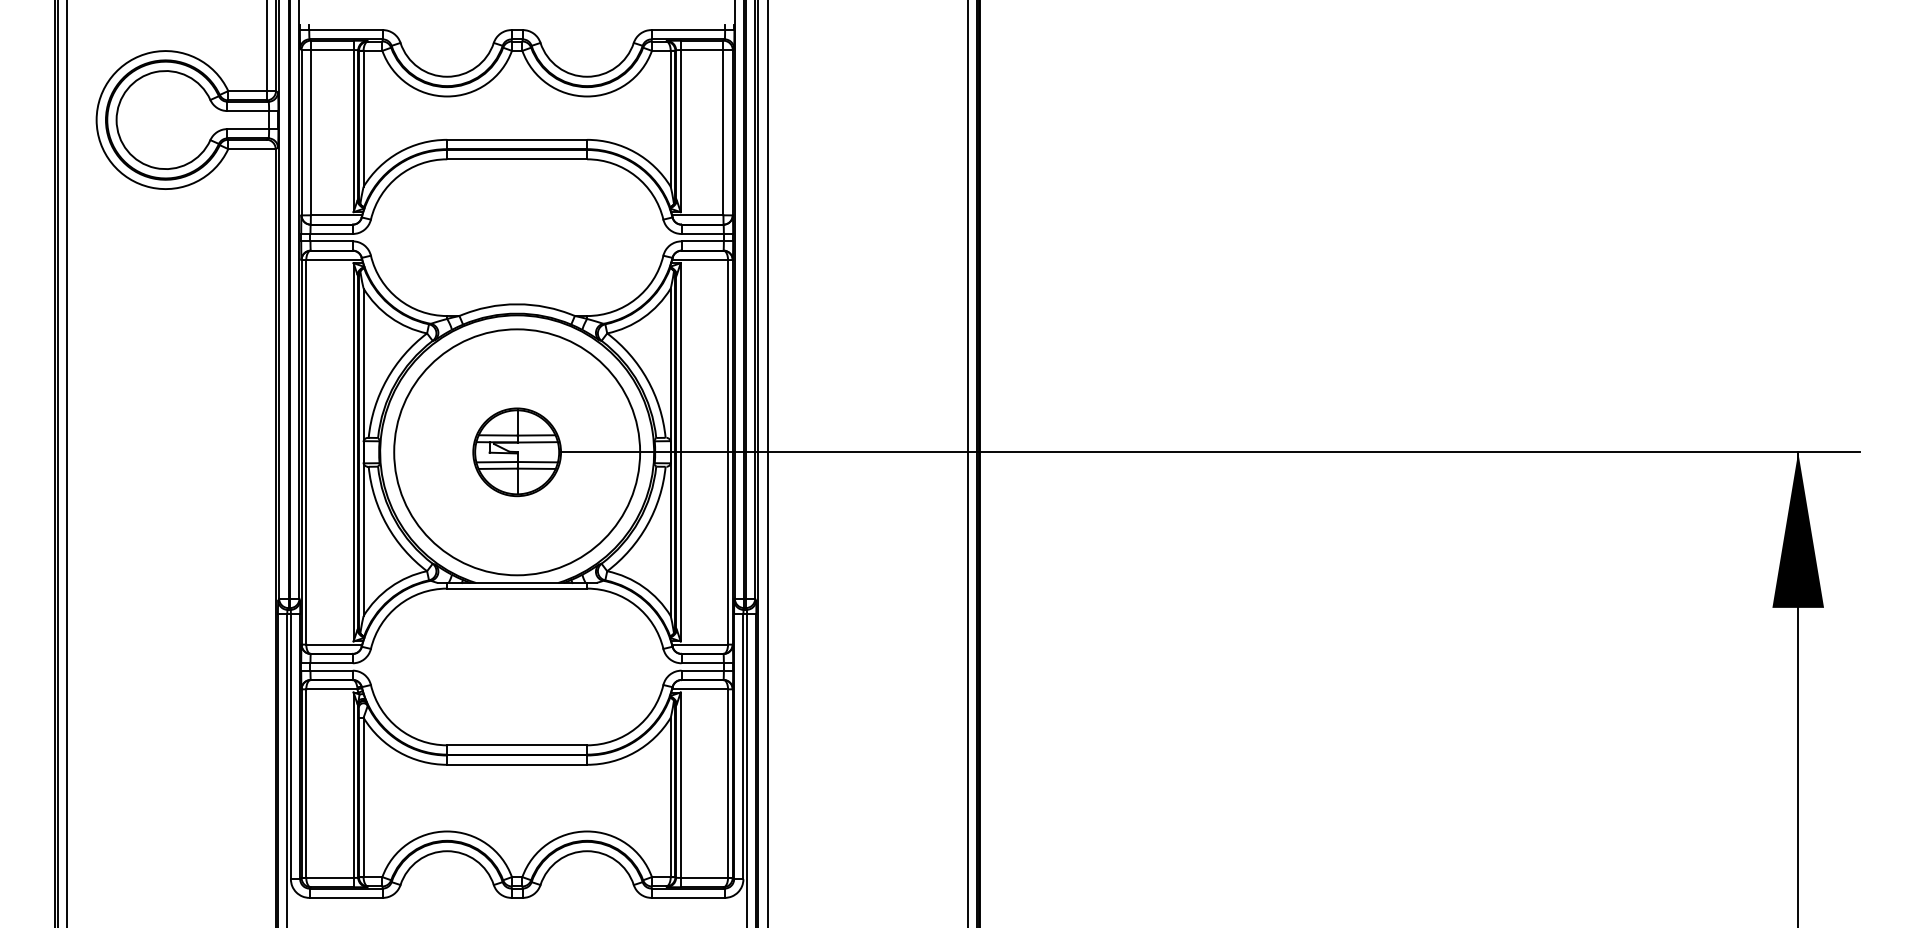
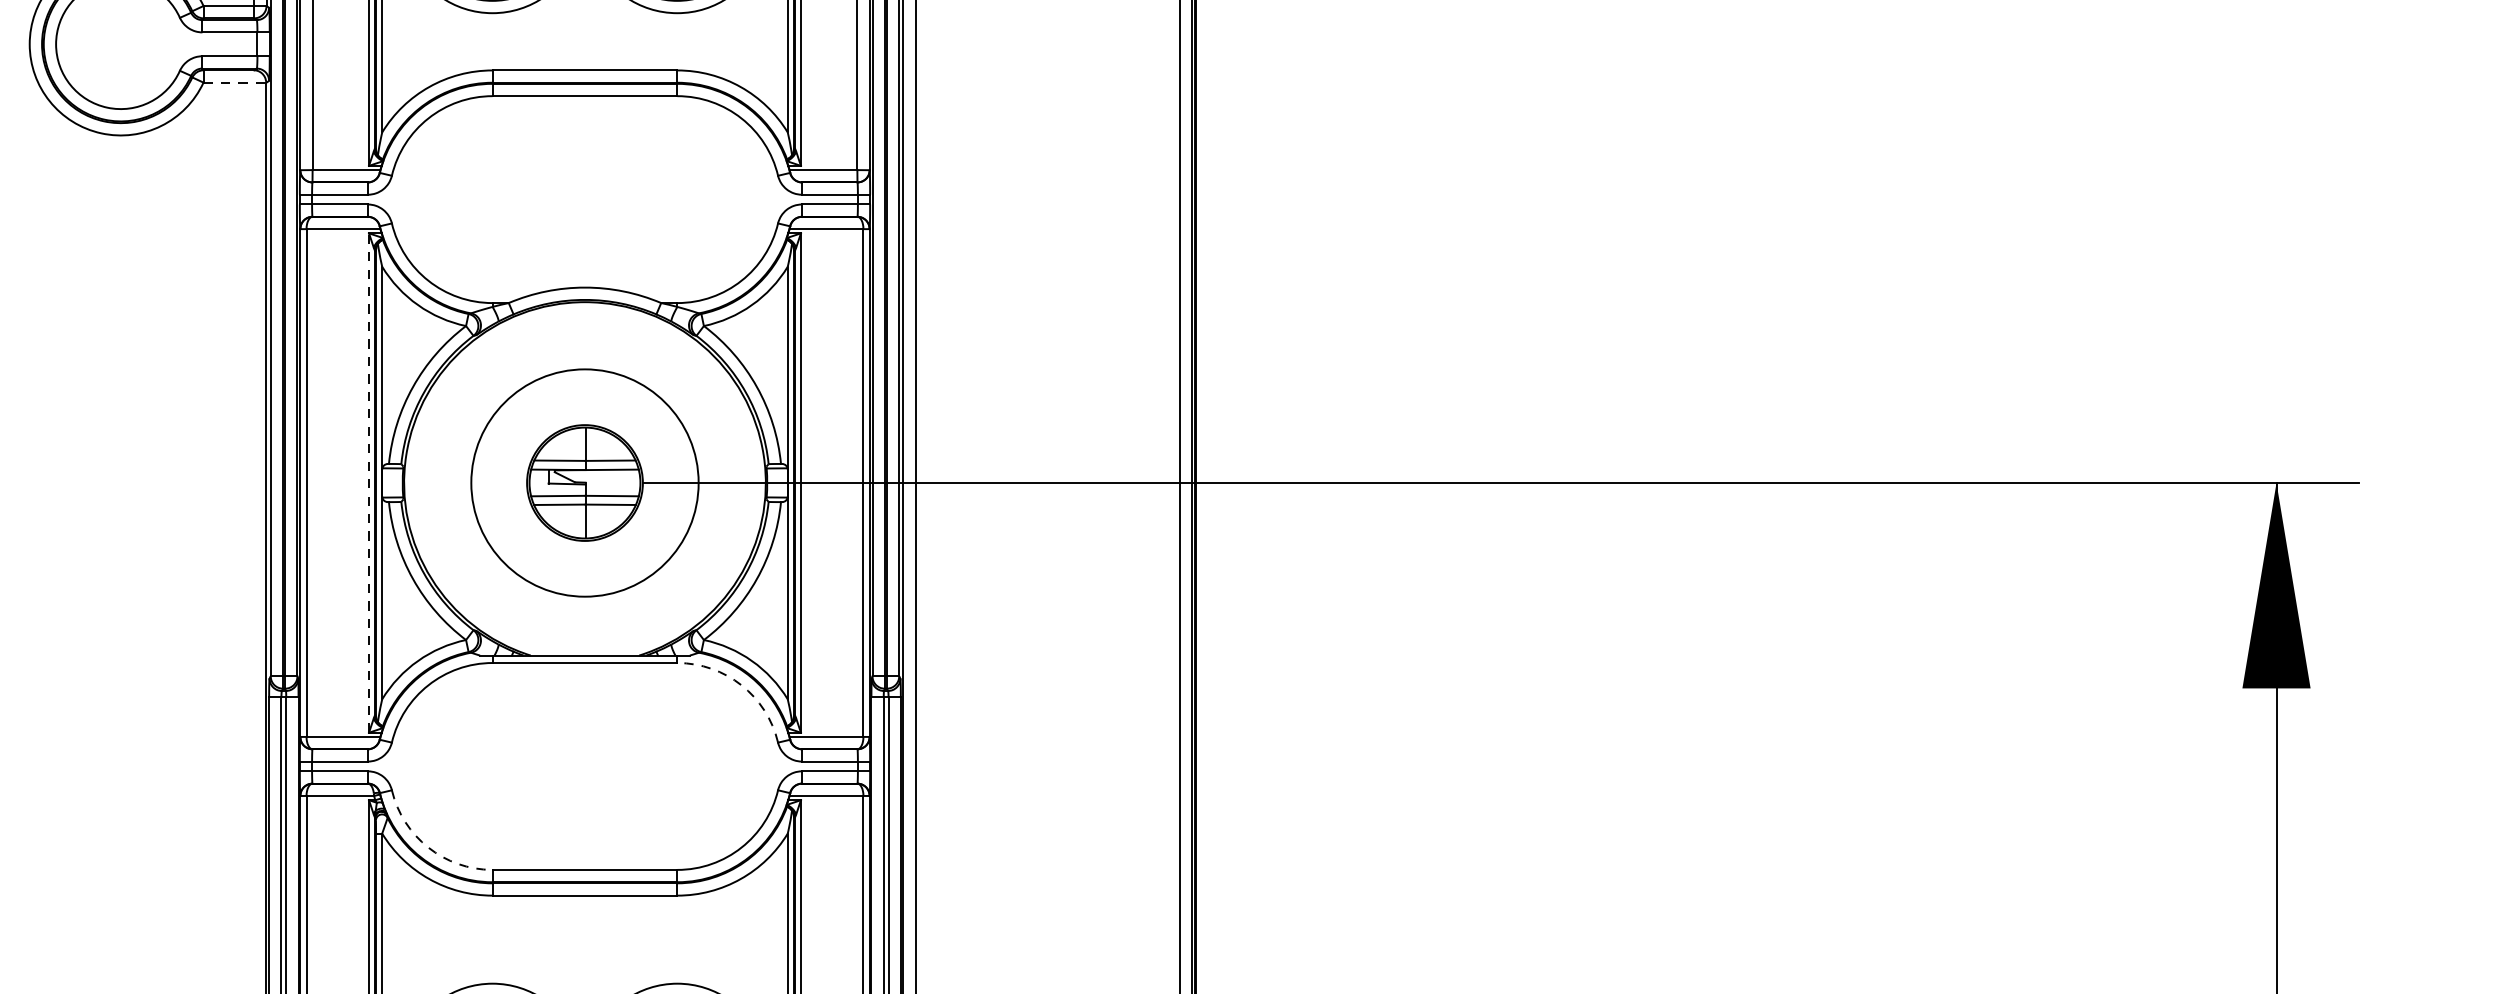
line: (252, 149) -> (235, 83), solid -> dashed
line: (353, 451) -> (368, 481), solid -> dashed
circle: (517, 452) -> (585, 483), size x0.7
arc: (635, 605) -> (741, 685), solid -> dashed
arc: (398, 728) -> (428, 847), solid -> dashed

